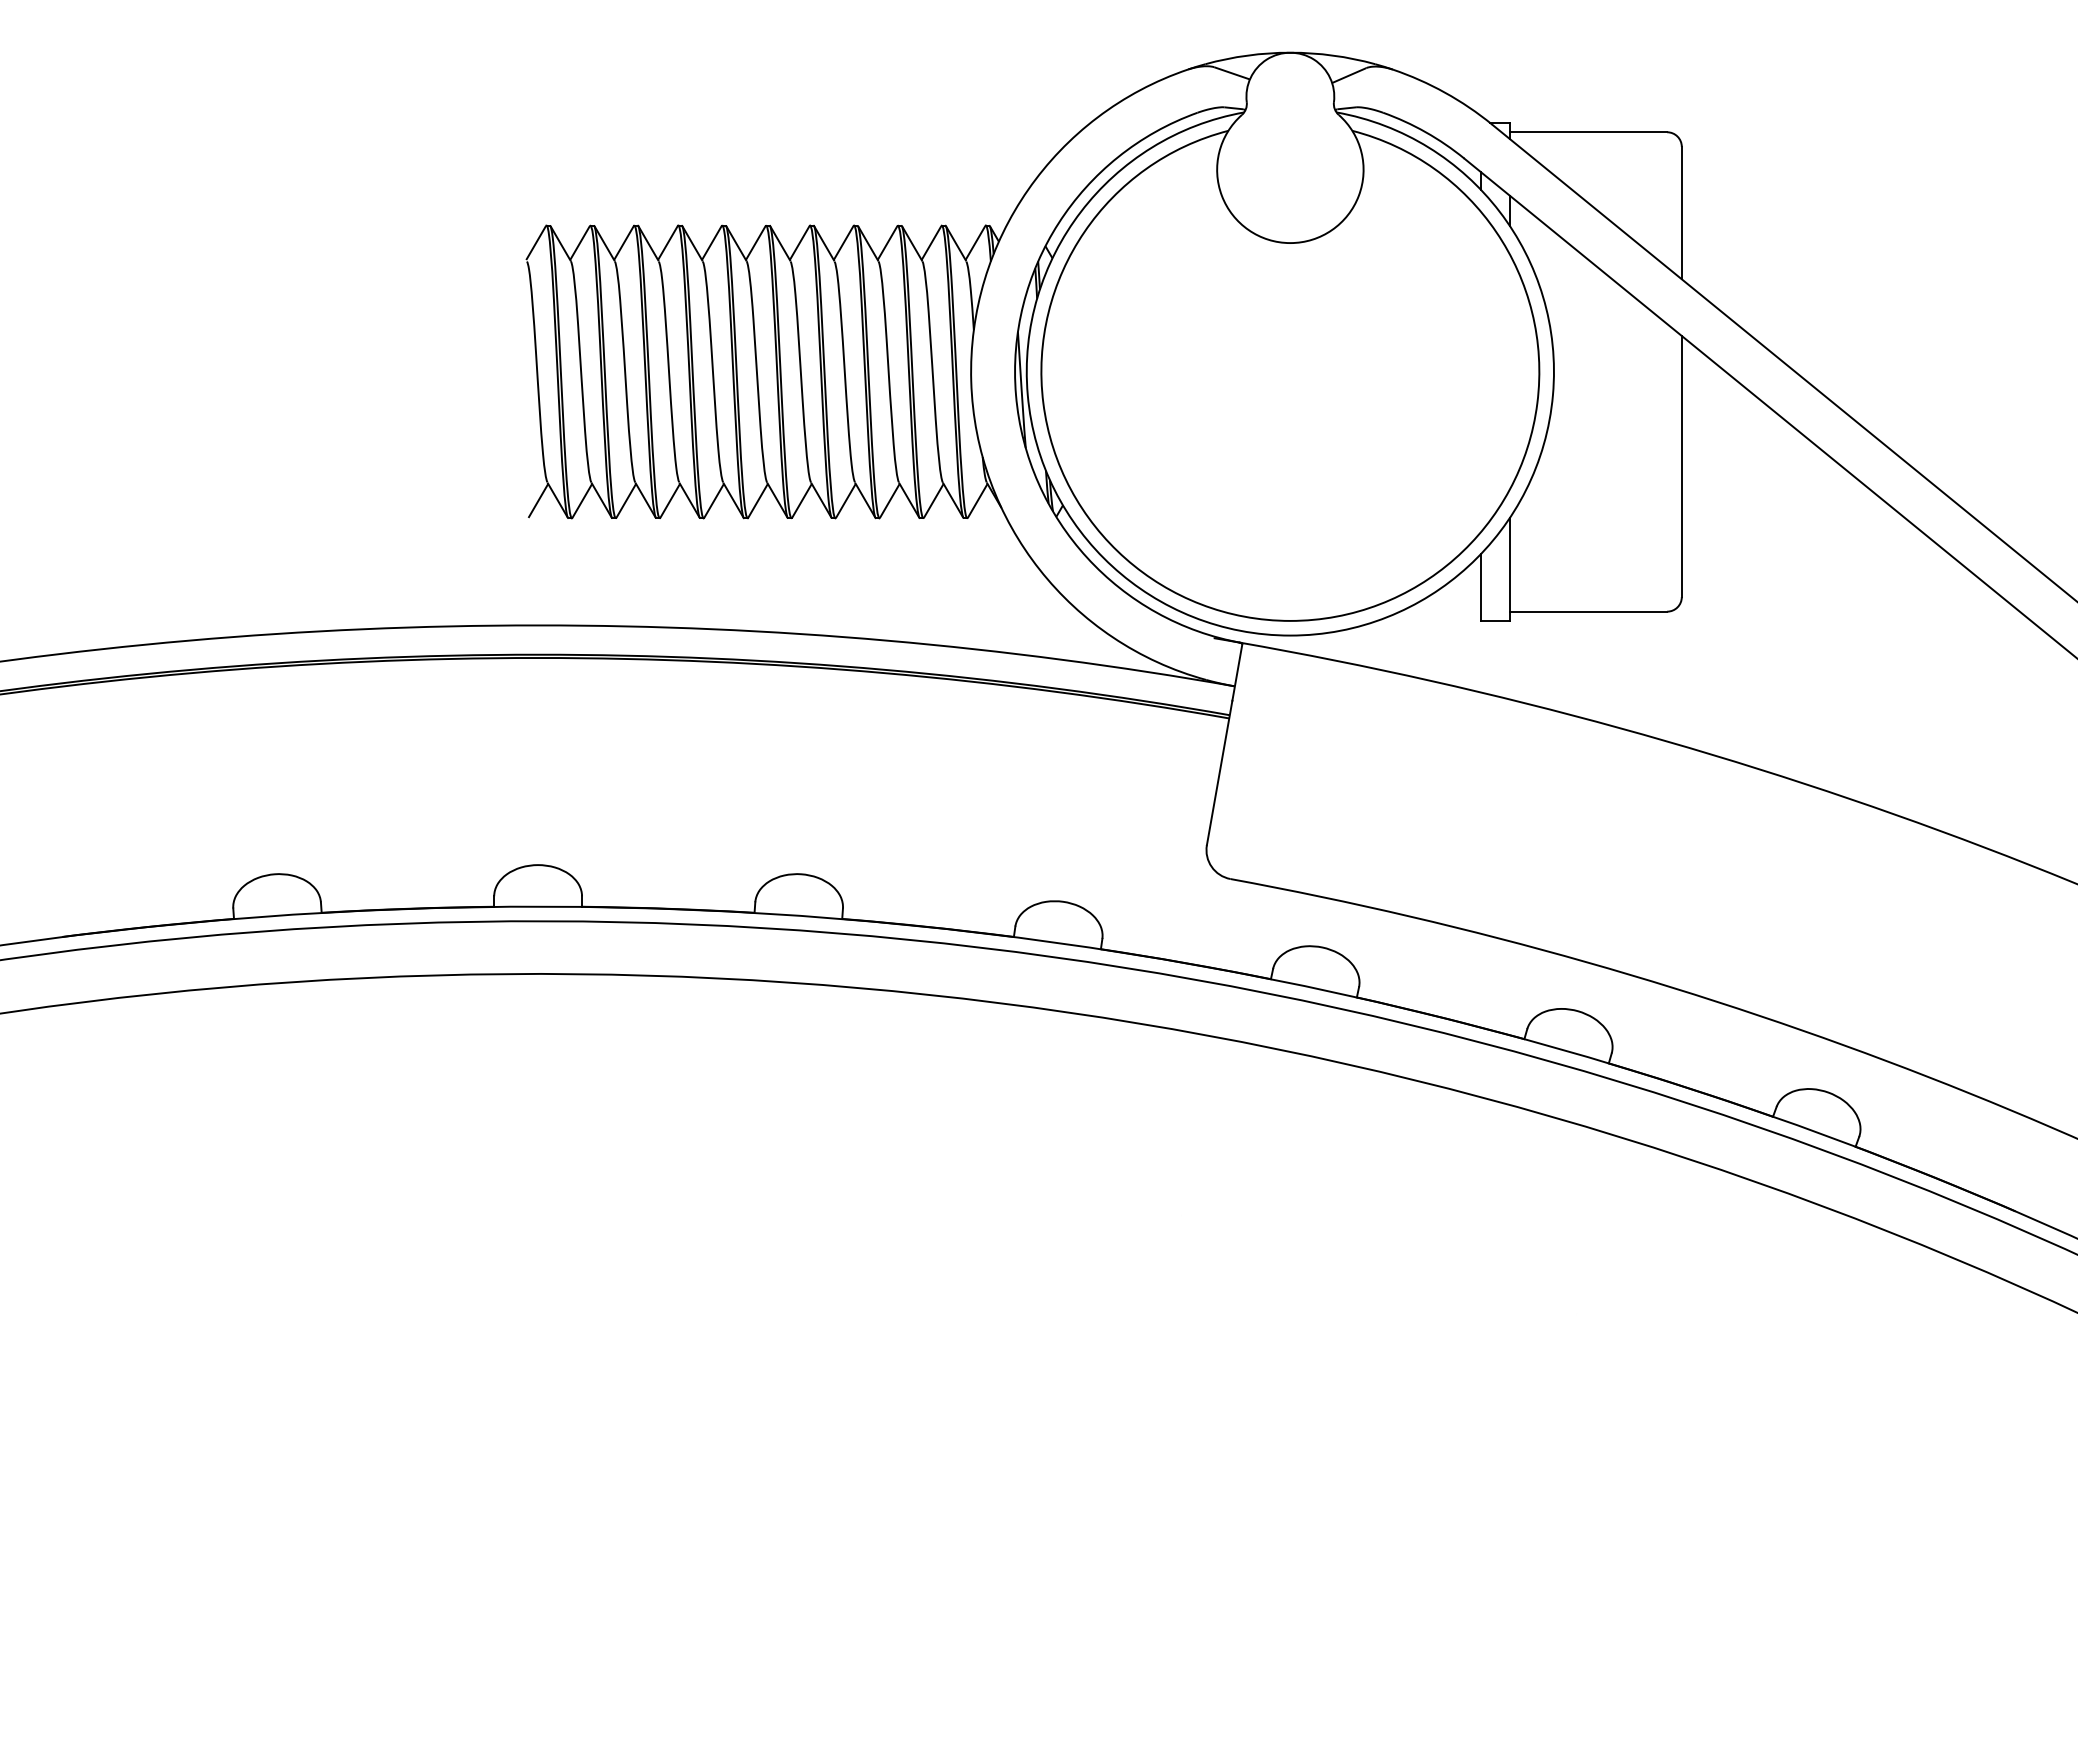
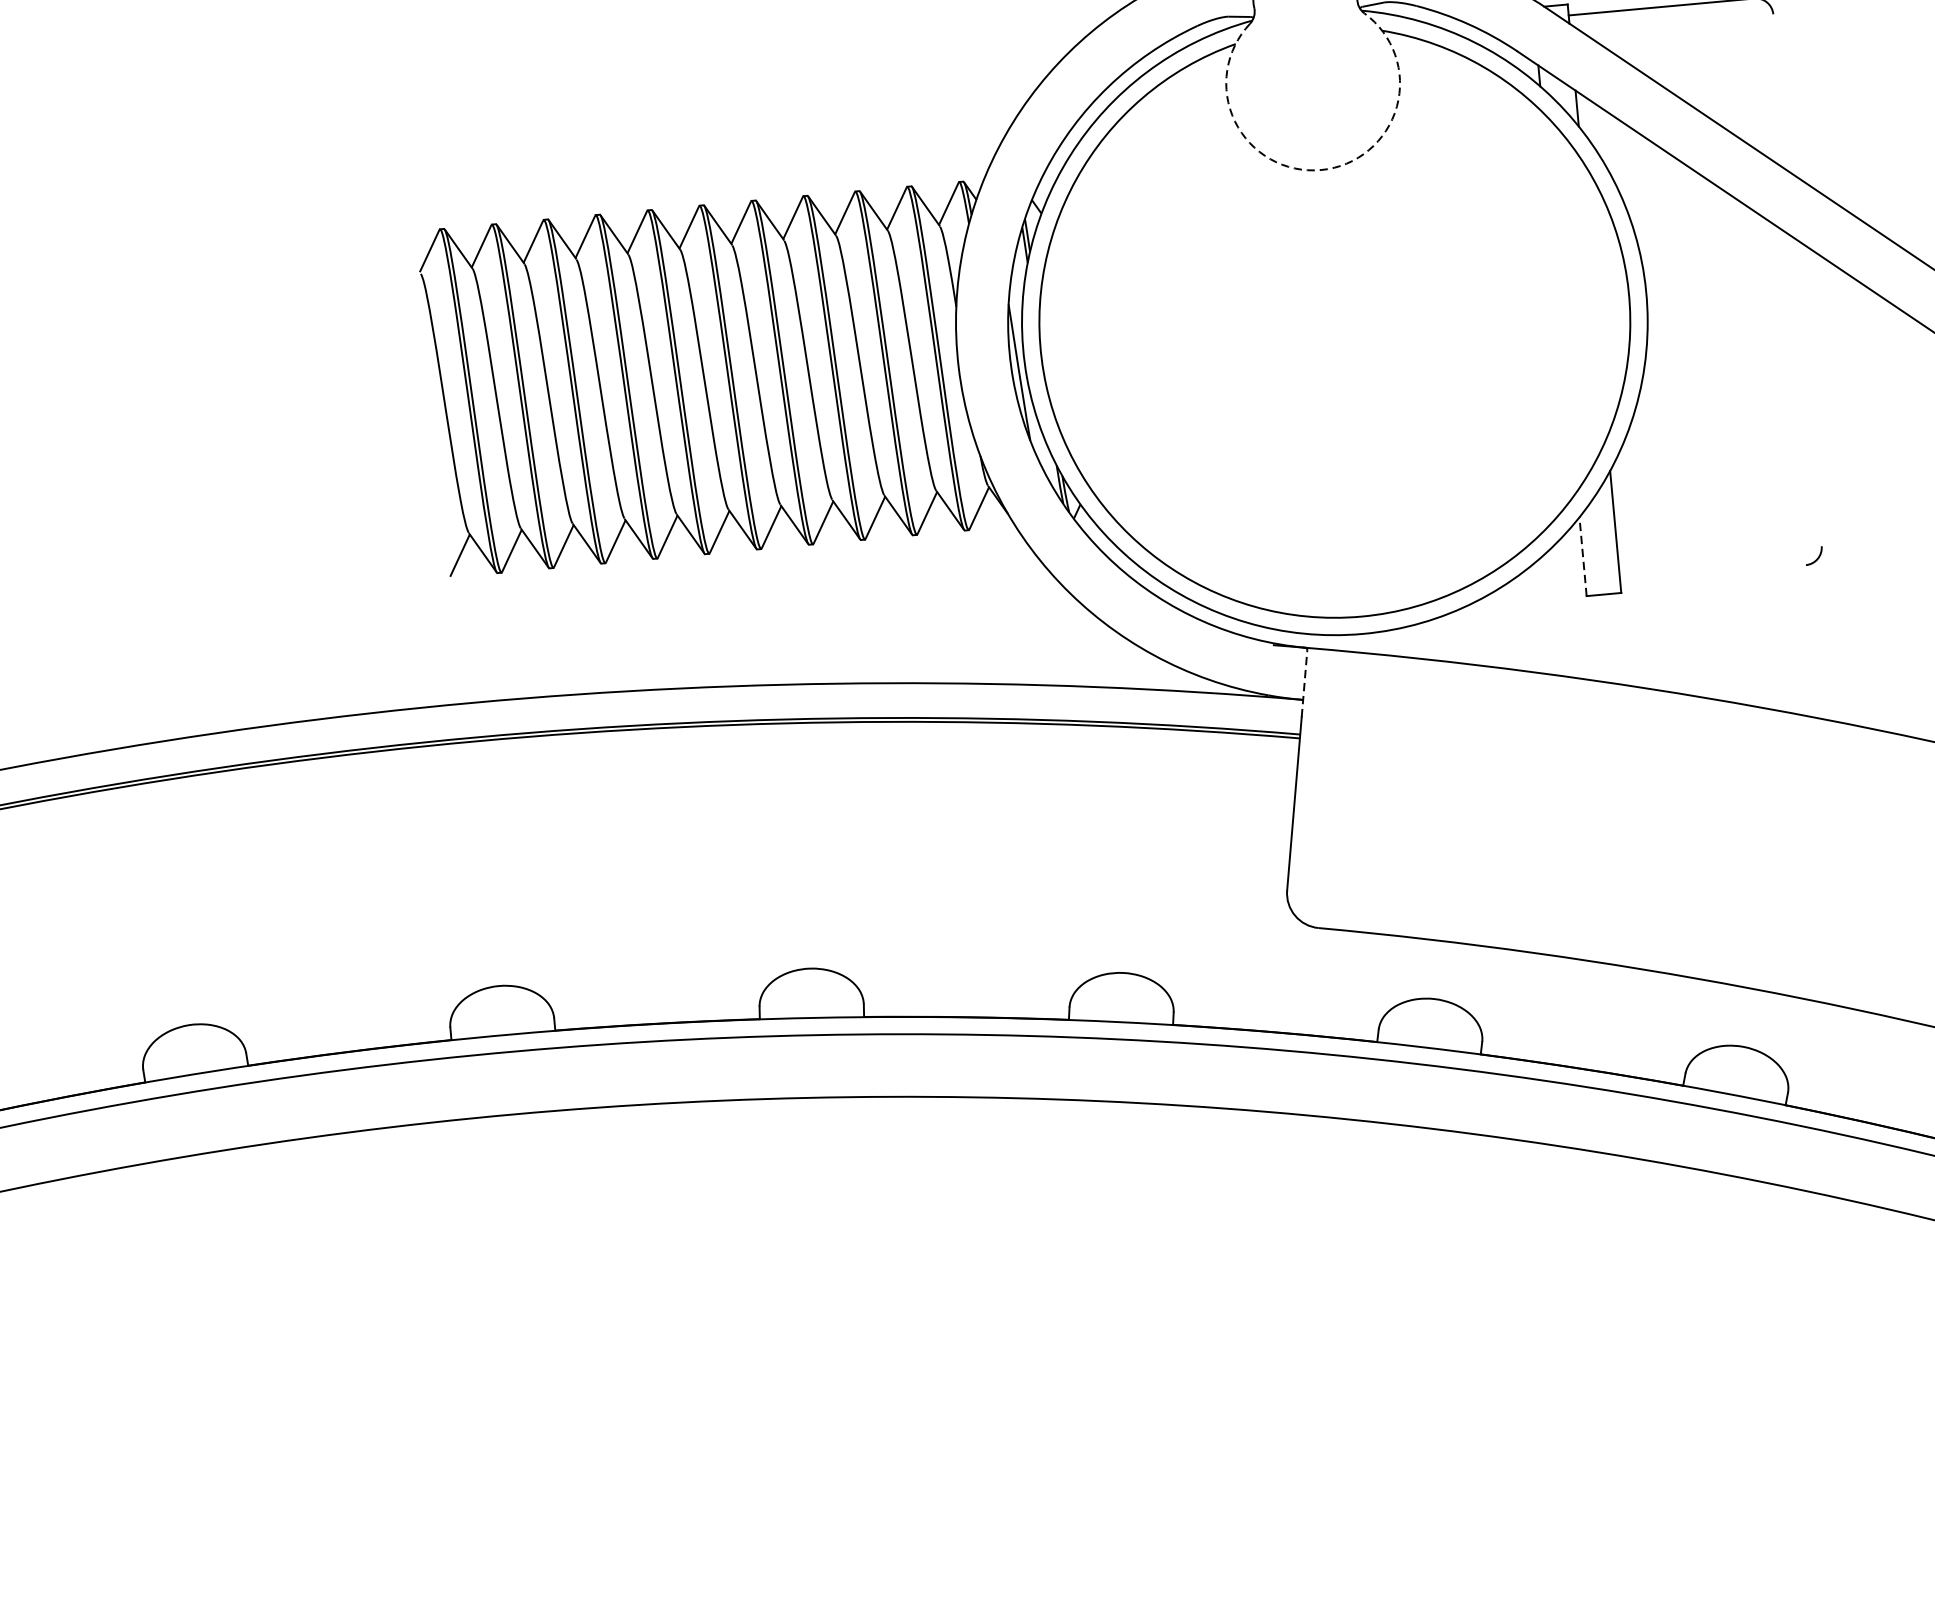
line: (1681, 212) -> (1779, 91), removed
arc: (1290, 243) -> (1321, 170), solid -> dashed
line: (1681, 466) -> (1807, 392), removed
line: (1480, 587) -> (1582, 556), solid -> dashed
line: (1588, 611) -> (1712, 573), removed
line: (1237, 672) -> (1304, 683), solid -> dashed

